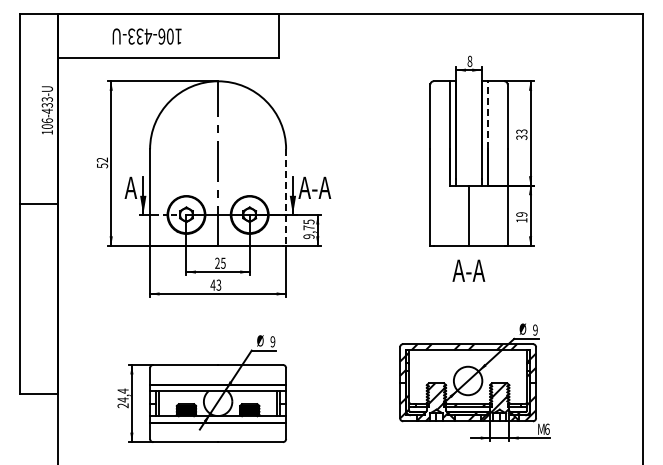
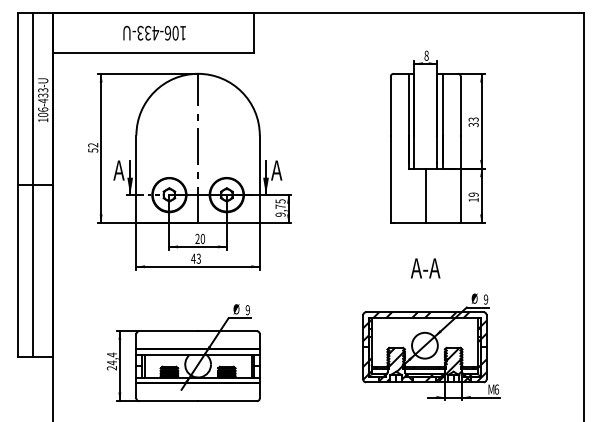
text: (146, 36) -> (154, 33), moved
line: (488, 114) -> (443, 103), dashed -> solid
text: (321, 187) -> (291, 170), A-A -> A
line: (286, 198) -> (260, 180), dashed -> solid
line: (35, 203) -> (32, 184), added
text: (223, 262) -> (203, 238), 25 -> 20
text: (468, 270) -> (425, 268), moved

